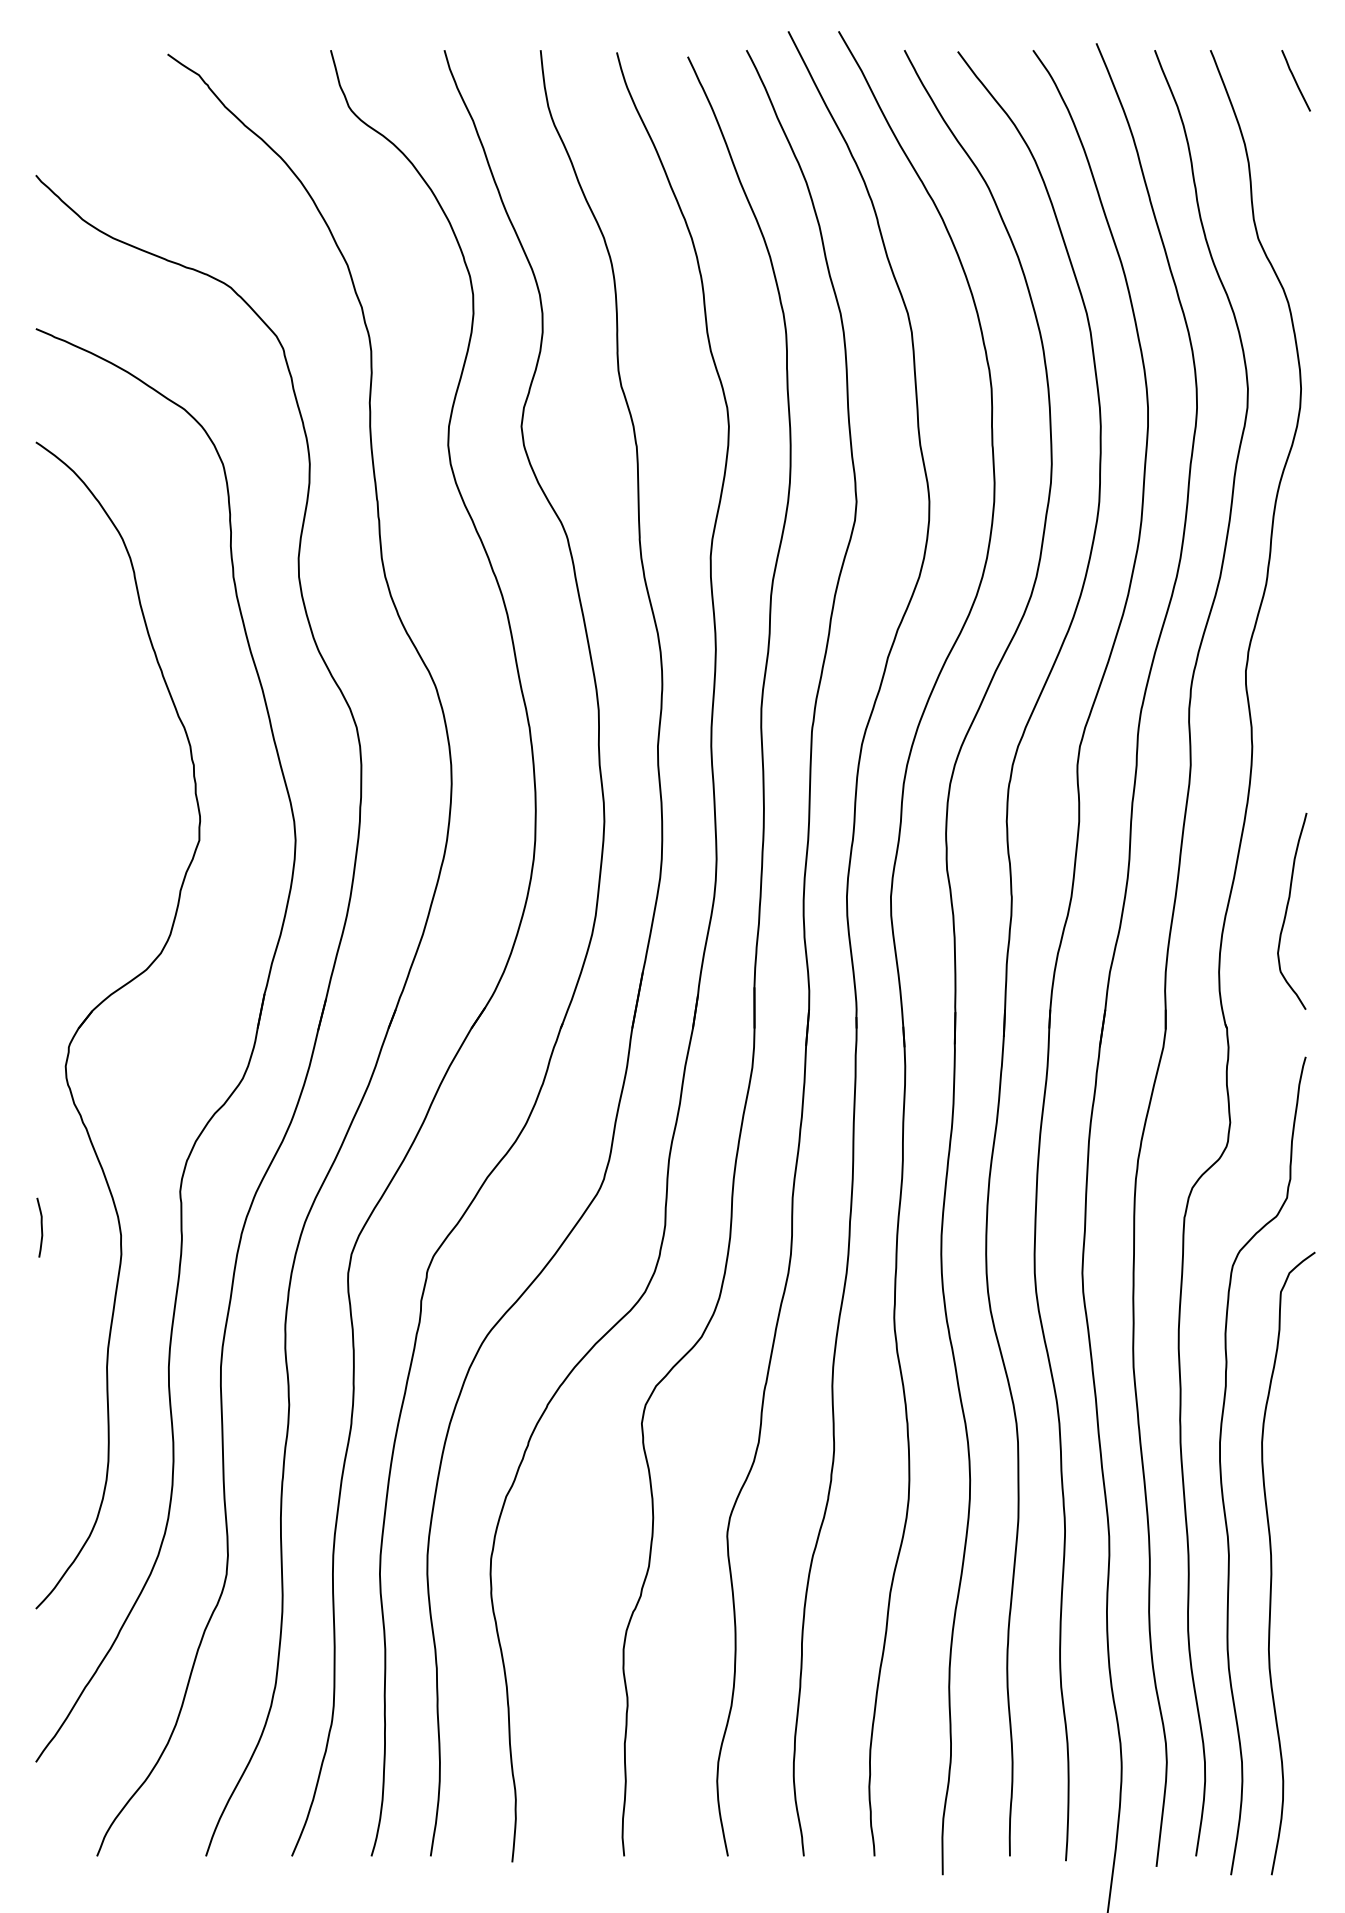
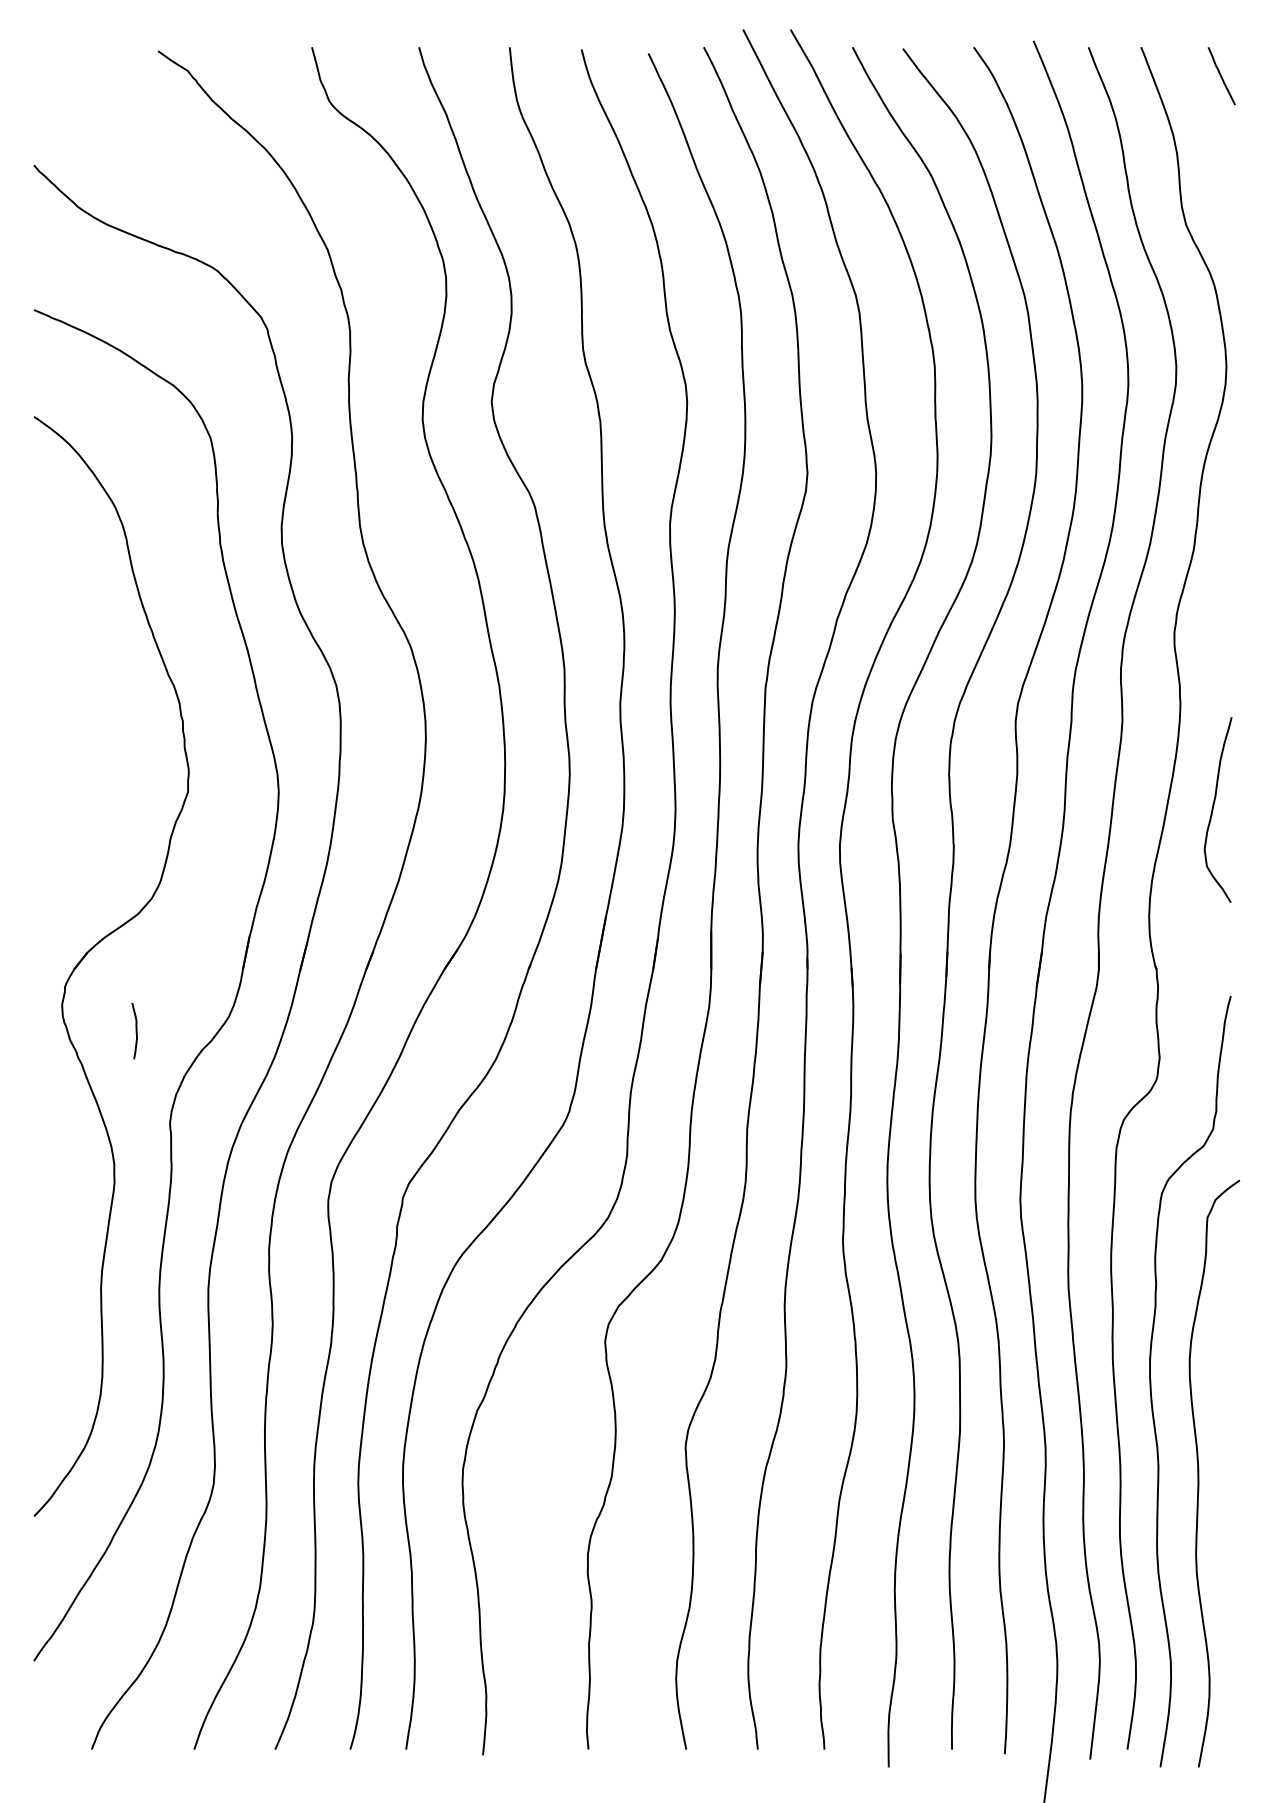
curve: (1287, 910) -> (1213, 809), moved
curve: (40, 1228) -> (135, 1031), moved

